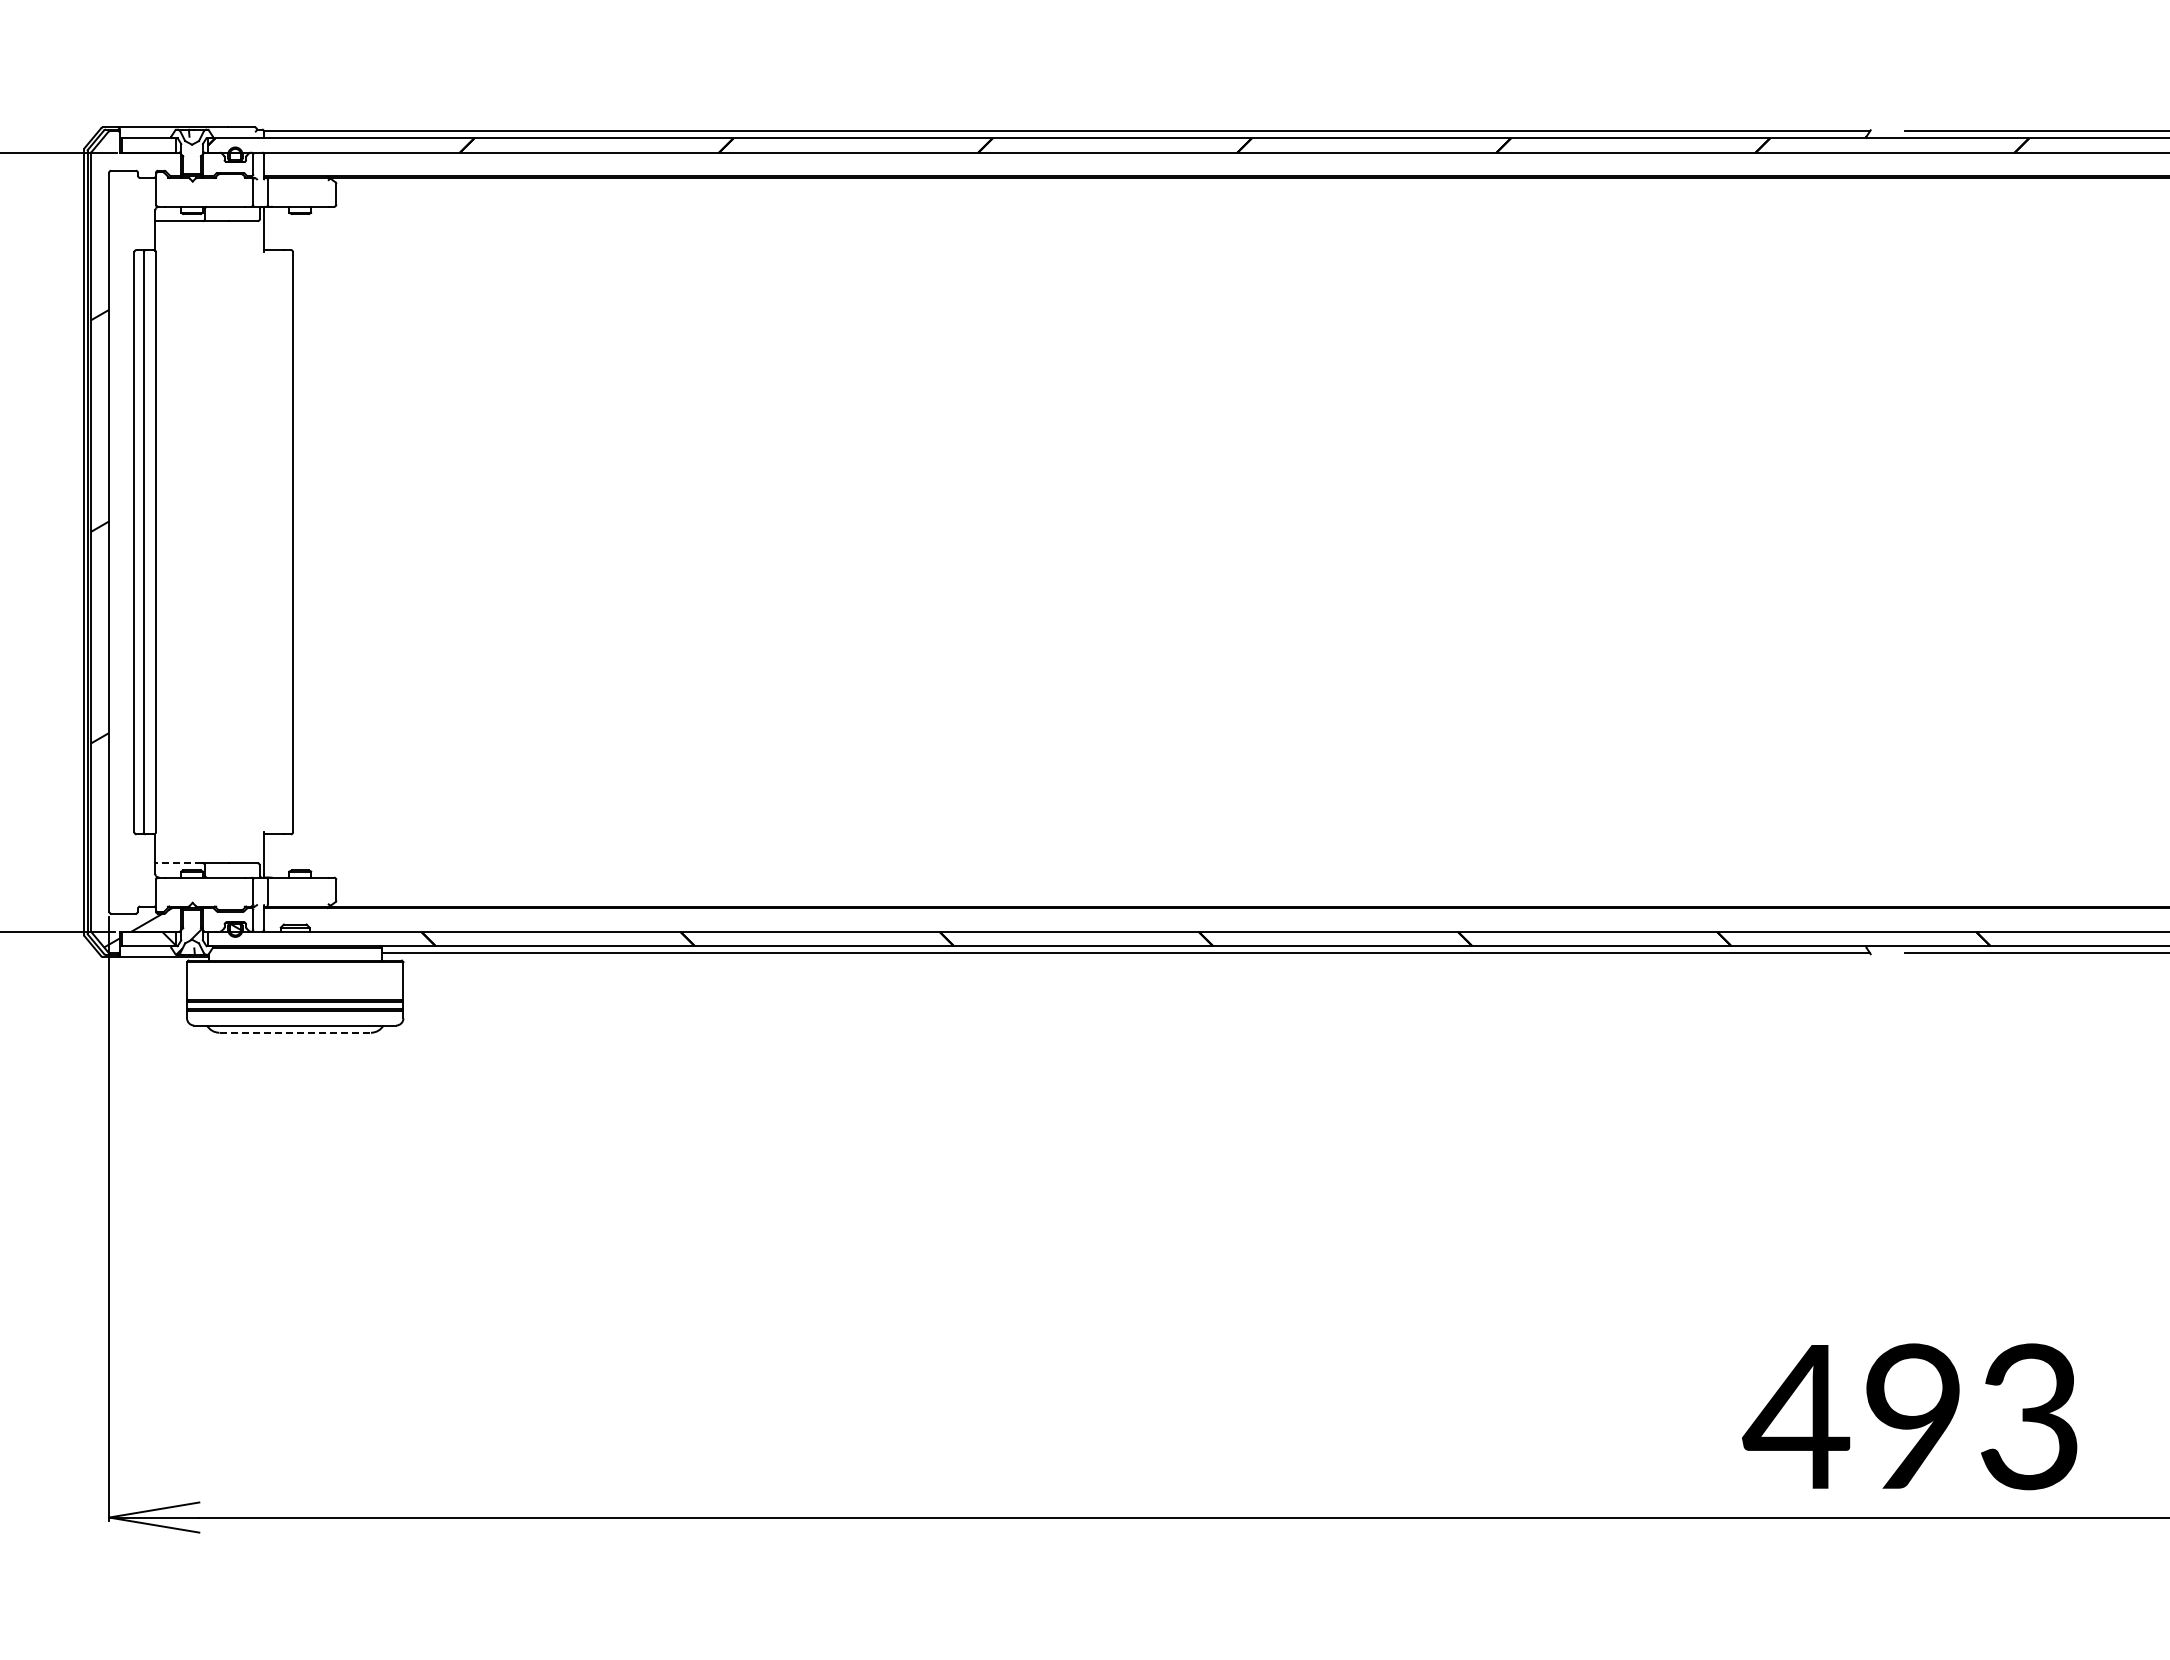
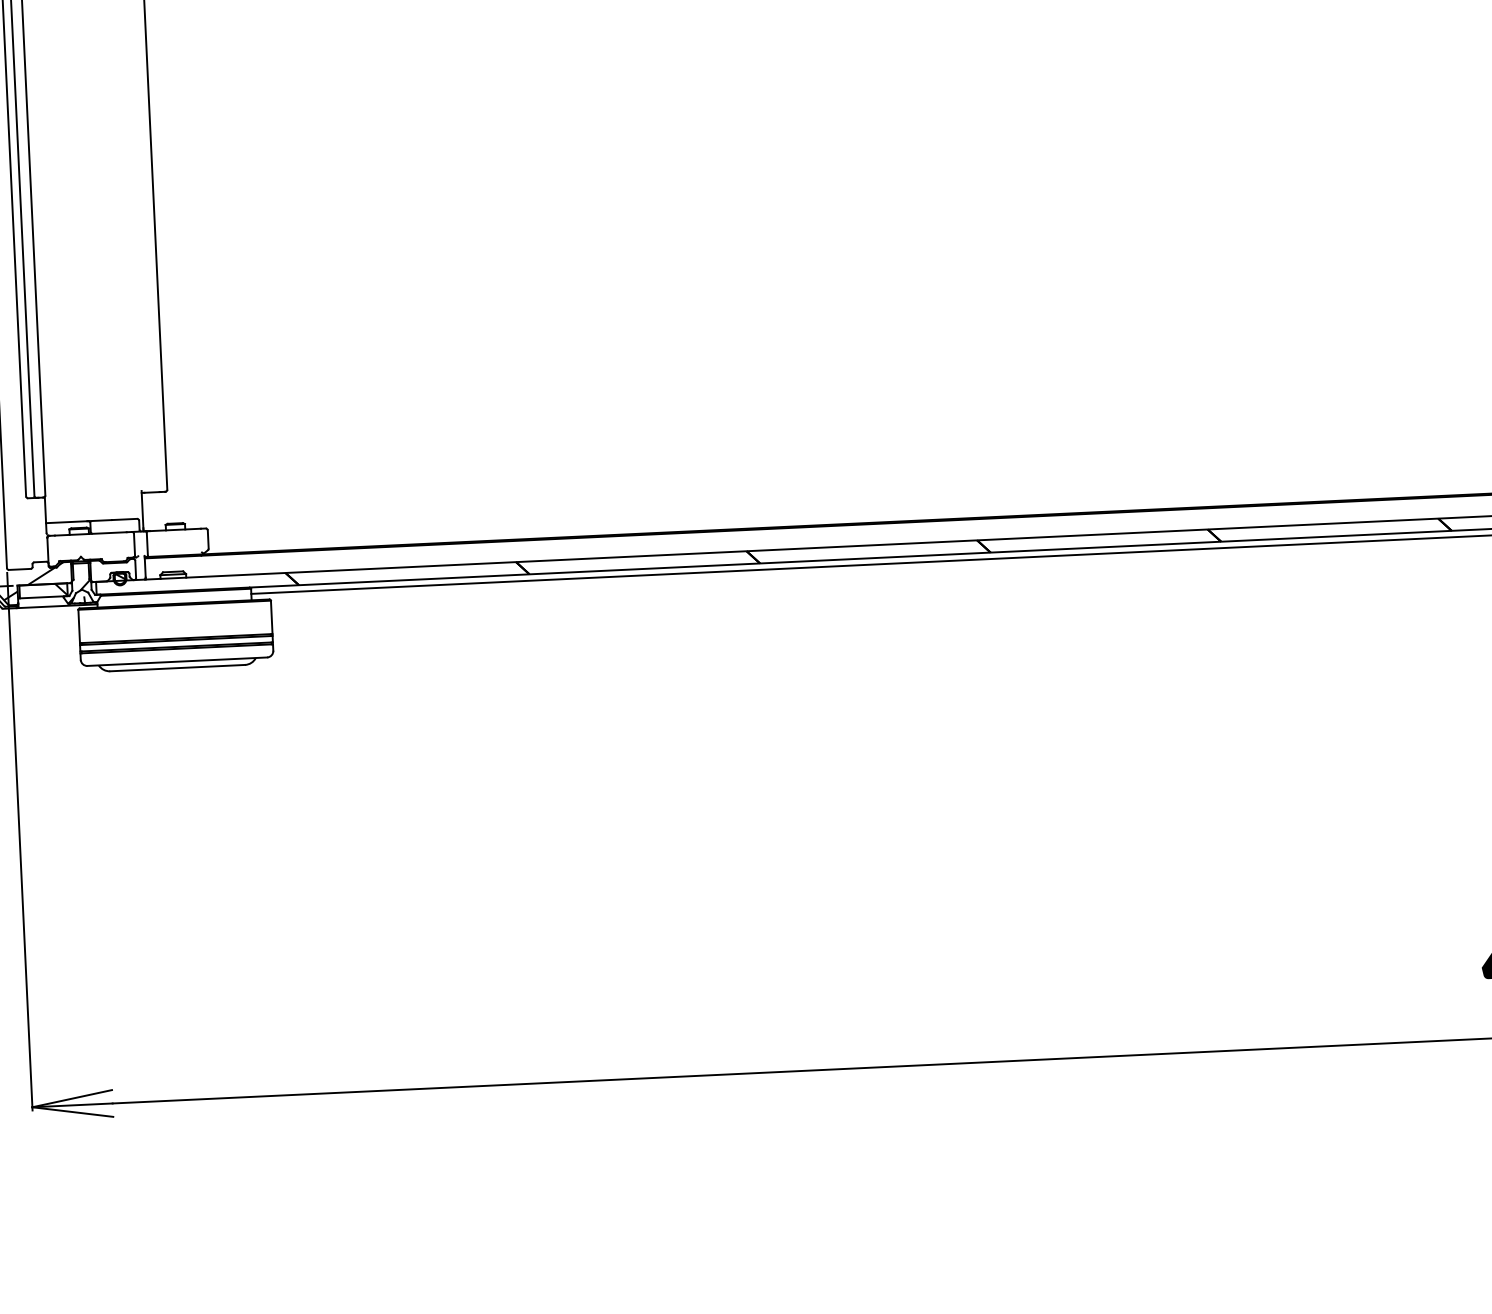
line: (178, 863) -> (66, 522), dashed -> solid
line: (295, 1032) -> (177, 667), dashed -> solid

